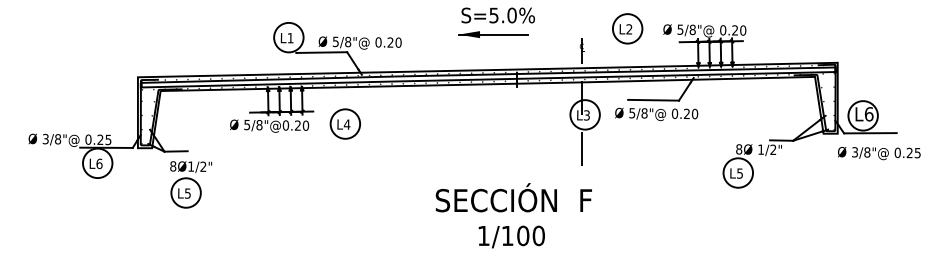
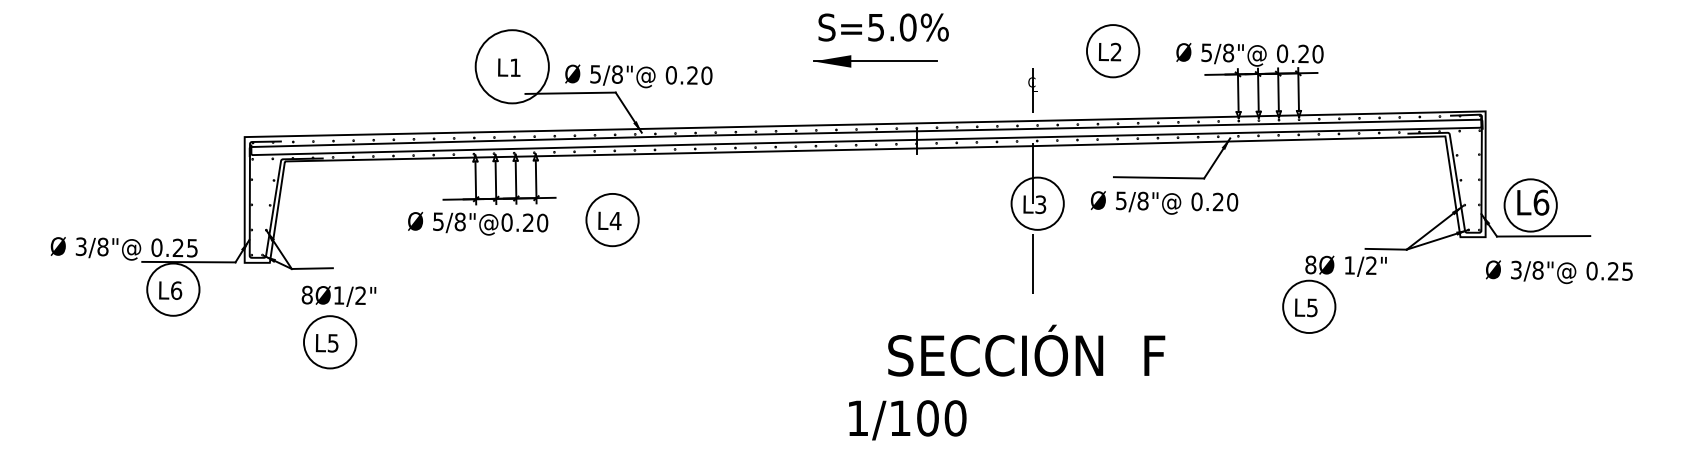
circle: (288, 37) -> (511, 66), size x1.4
text: (513, 197) -> (1025, 350), moved

